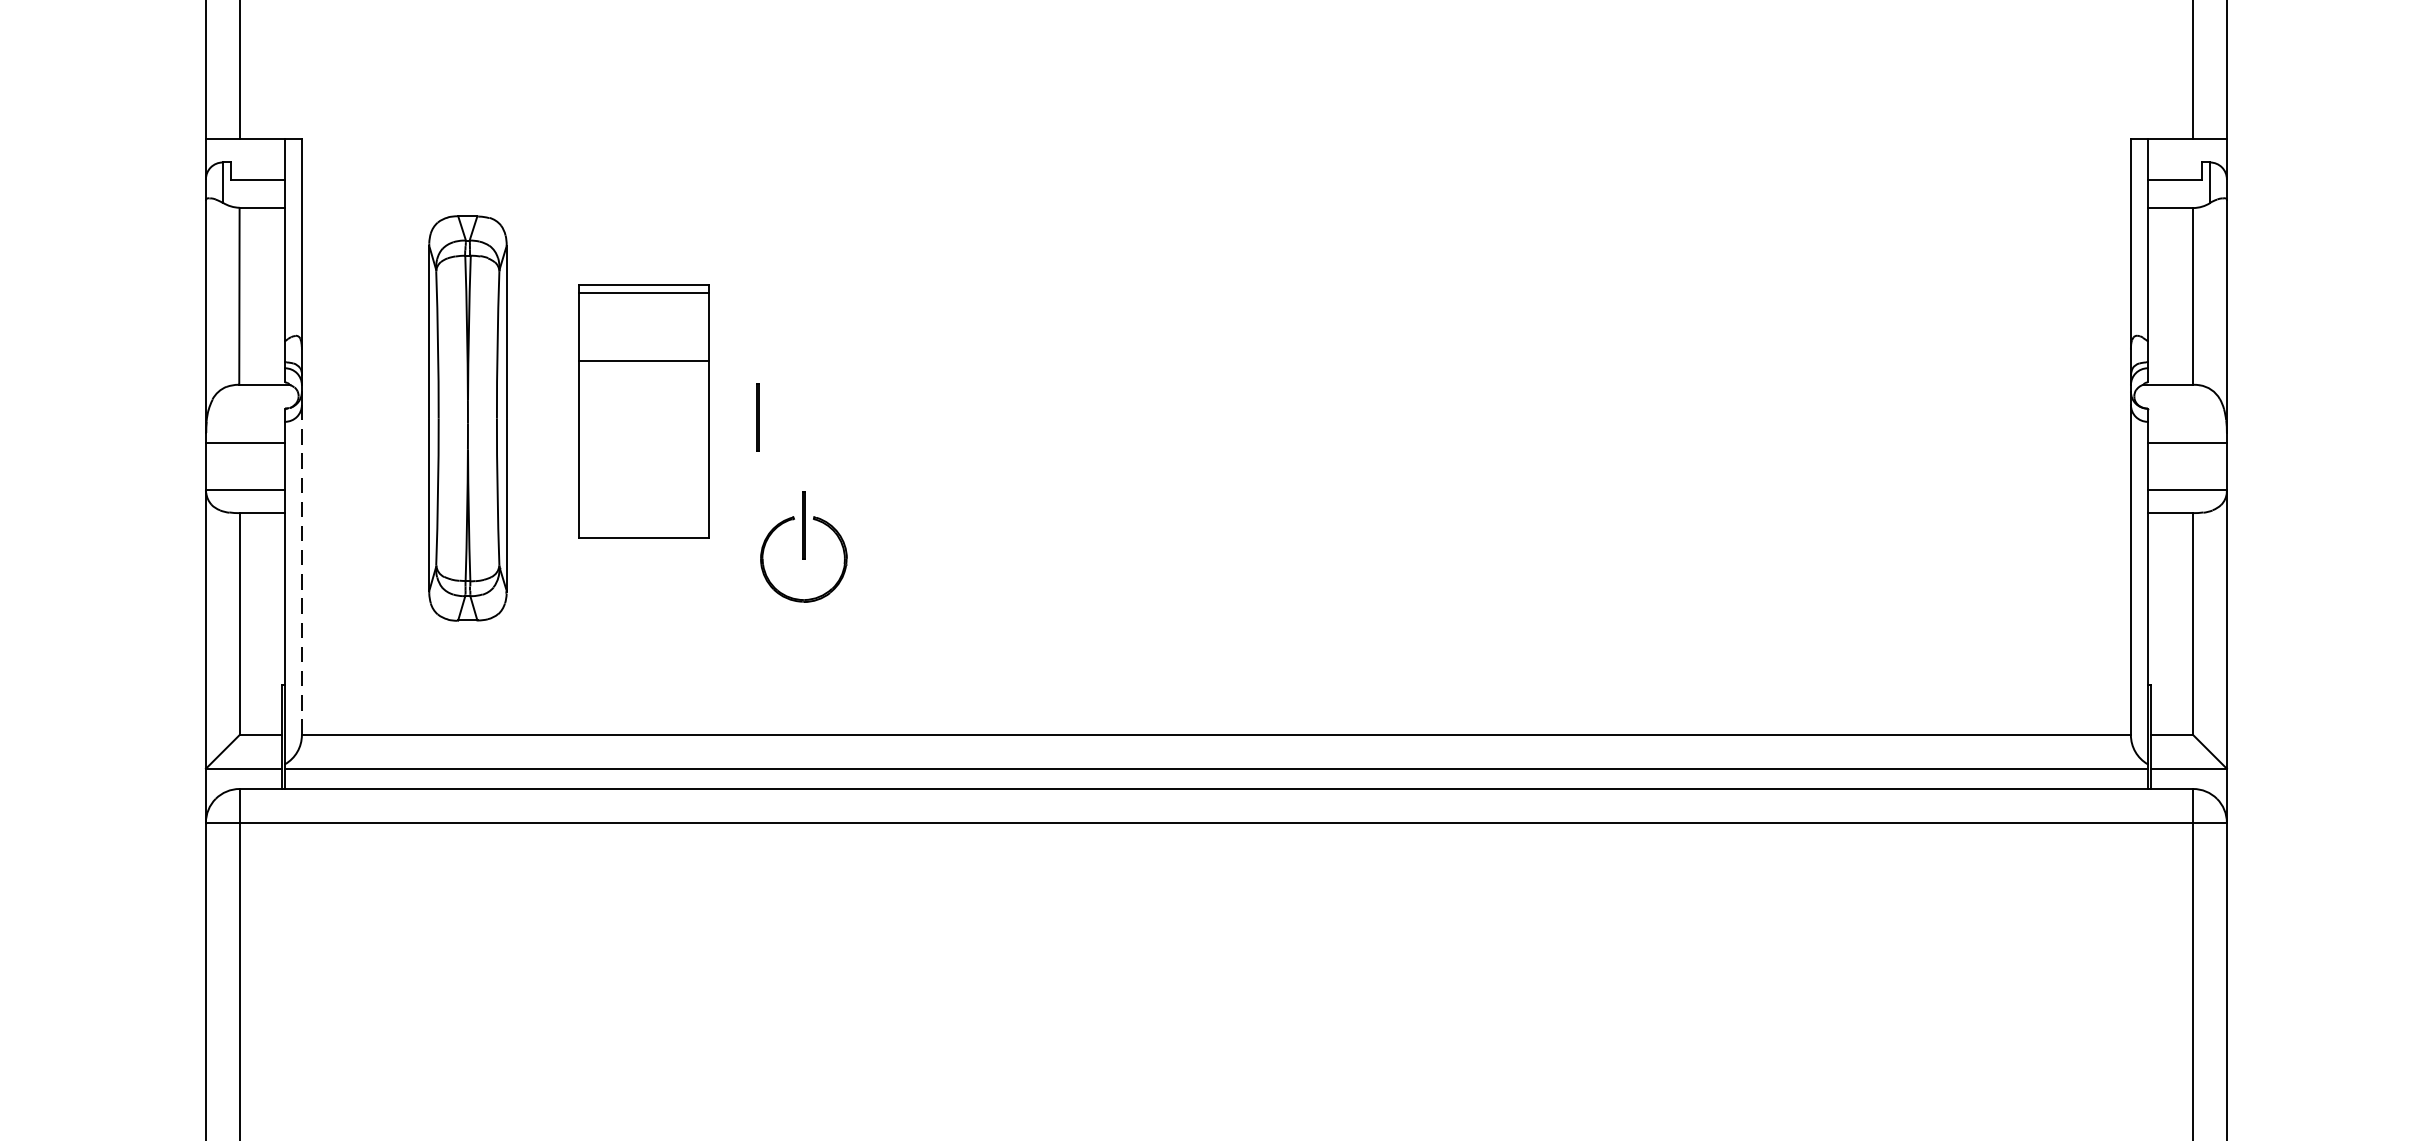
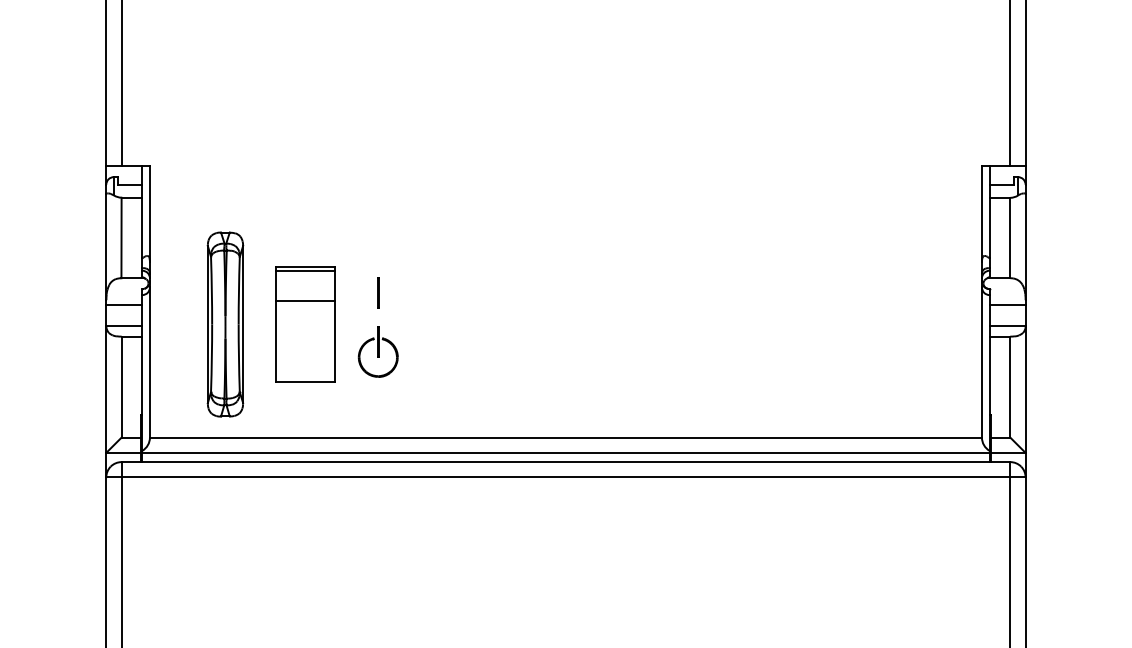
part: (643, 411) -> (305, 324), moved
line: (758, 416) -> (378, 292), moved
part: (467, 418) -> (225, 324), moved
line: (300, 572) -> (149, 363), dashed -> solid

